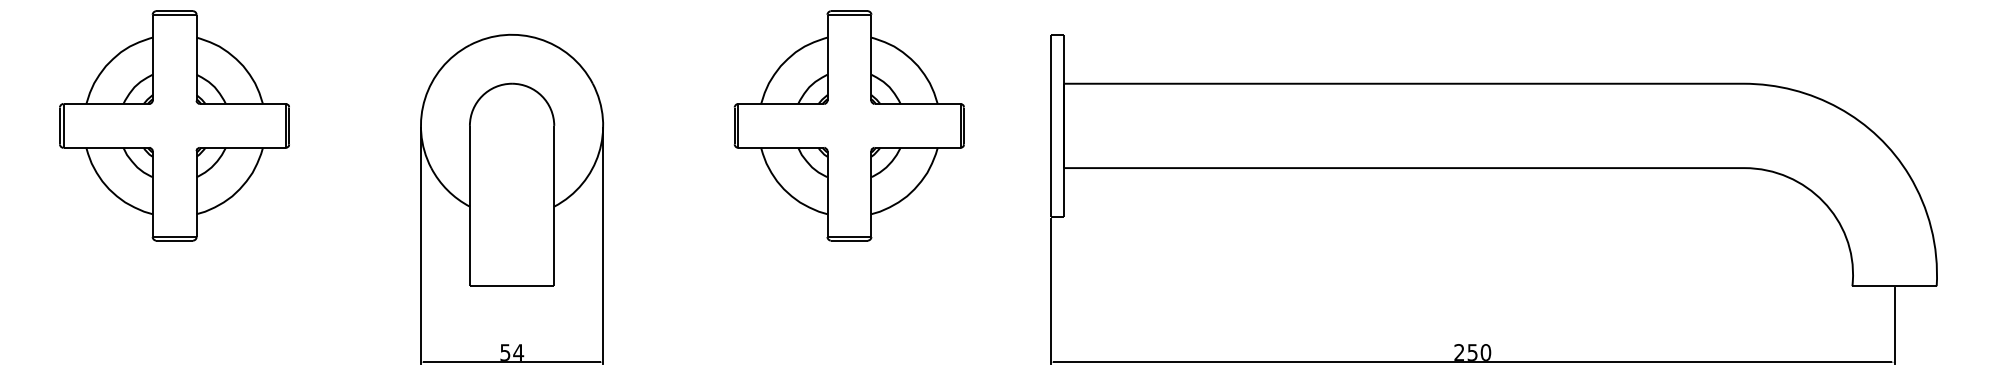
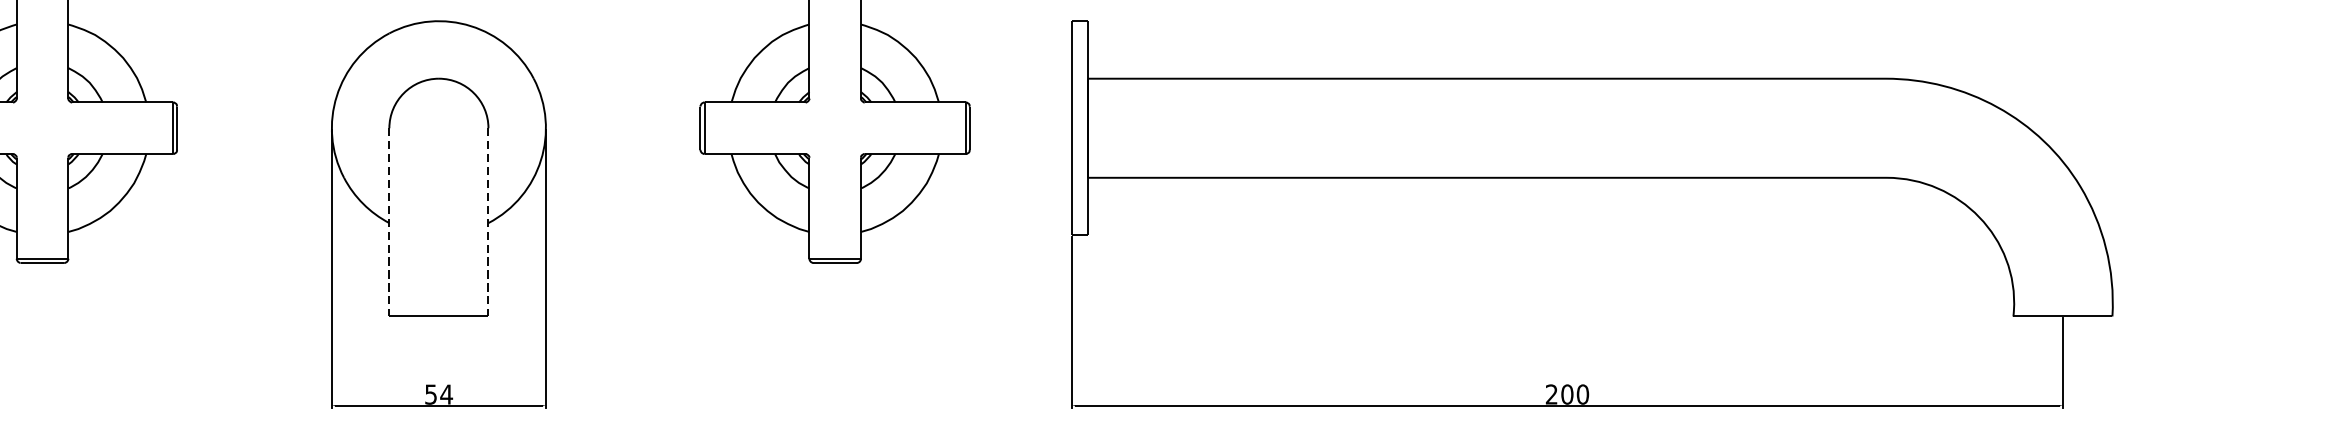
line: (469, 206) -> (388, 222), solid -> dashed
line: (554, 206) -> (488, 222), solid -> dashed
text: (1472, 352) -> (1567, 394), 250 -> 200

